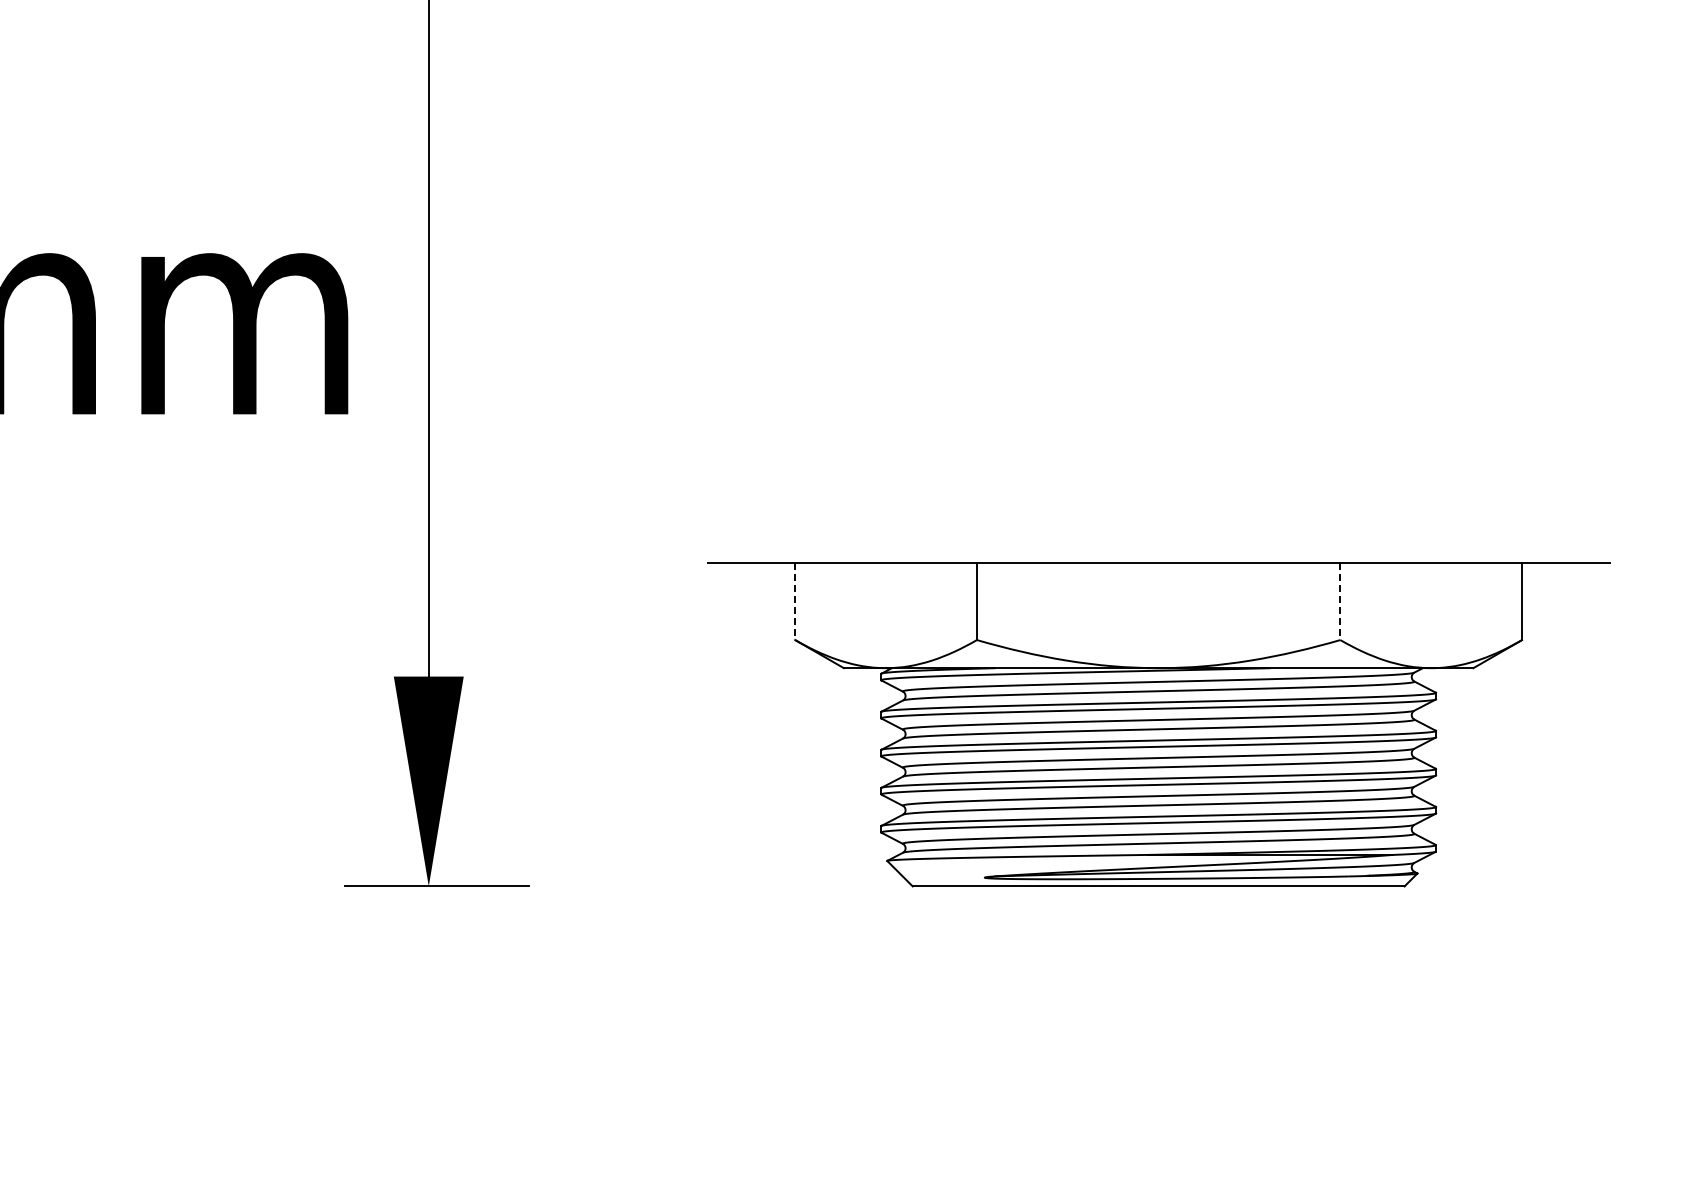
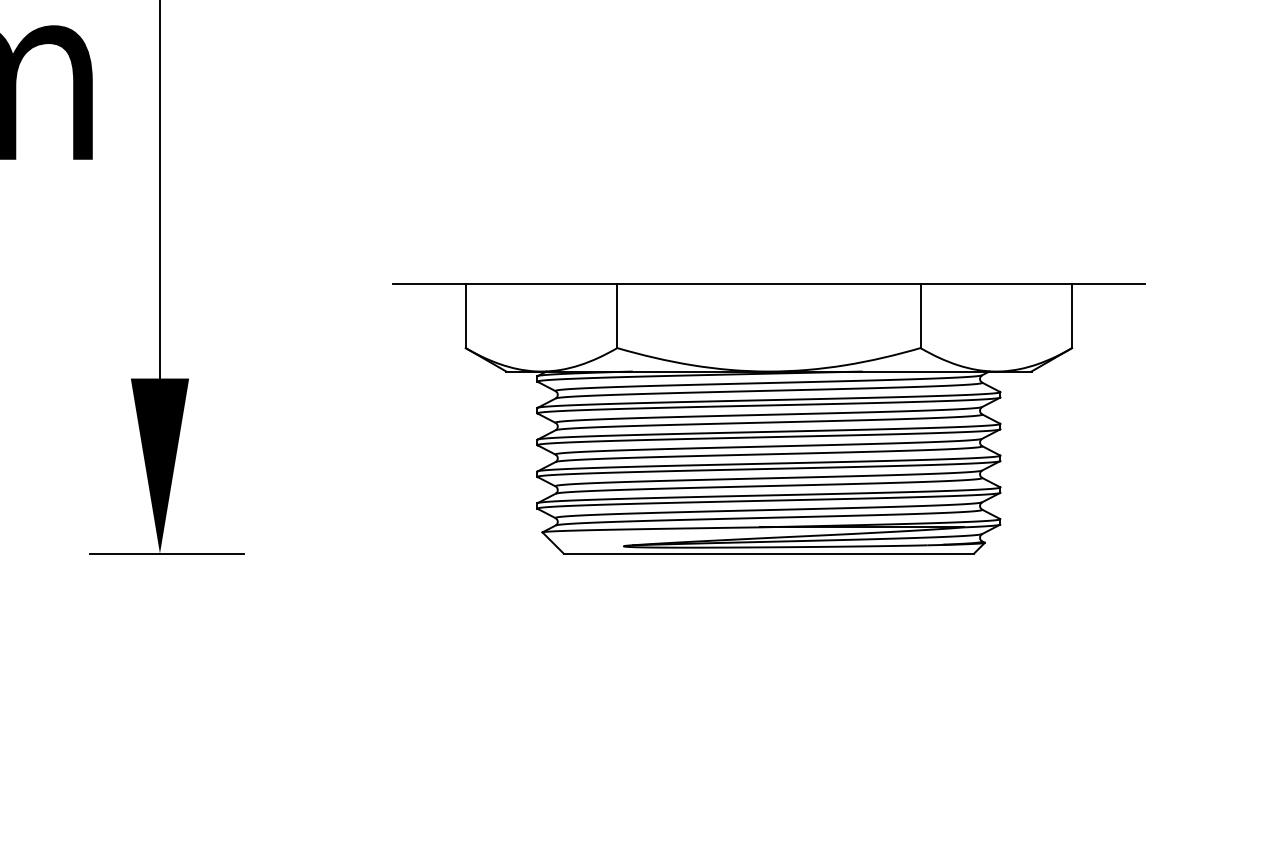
line: (795, 602) -> (465, 316), dashed -> solid
line: (1340, 602) -> (920, 316), dashed -> solid

